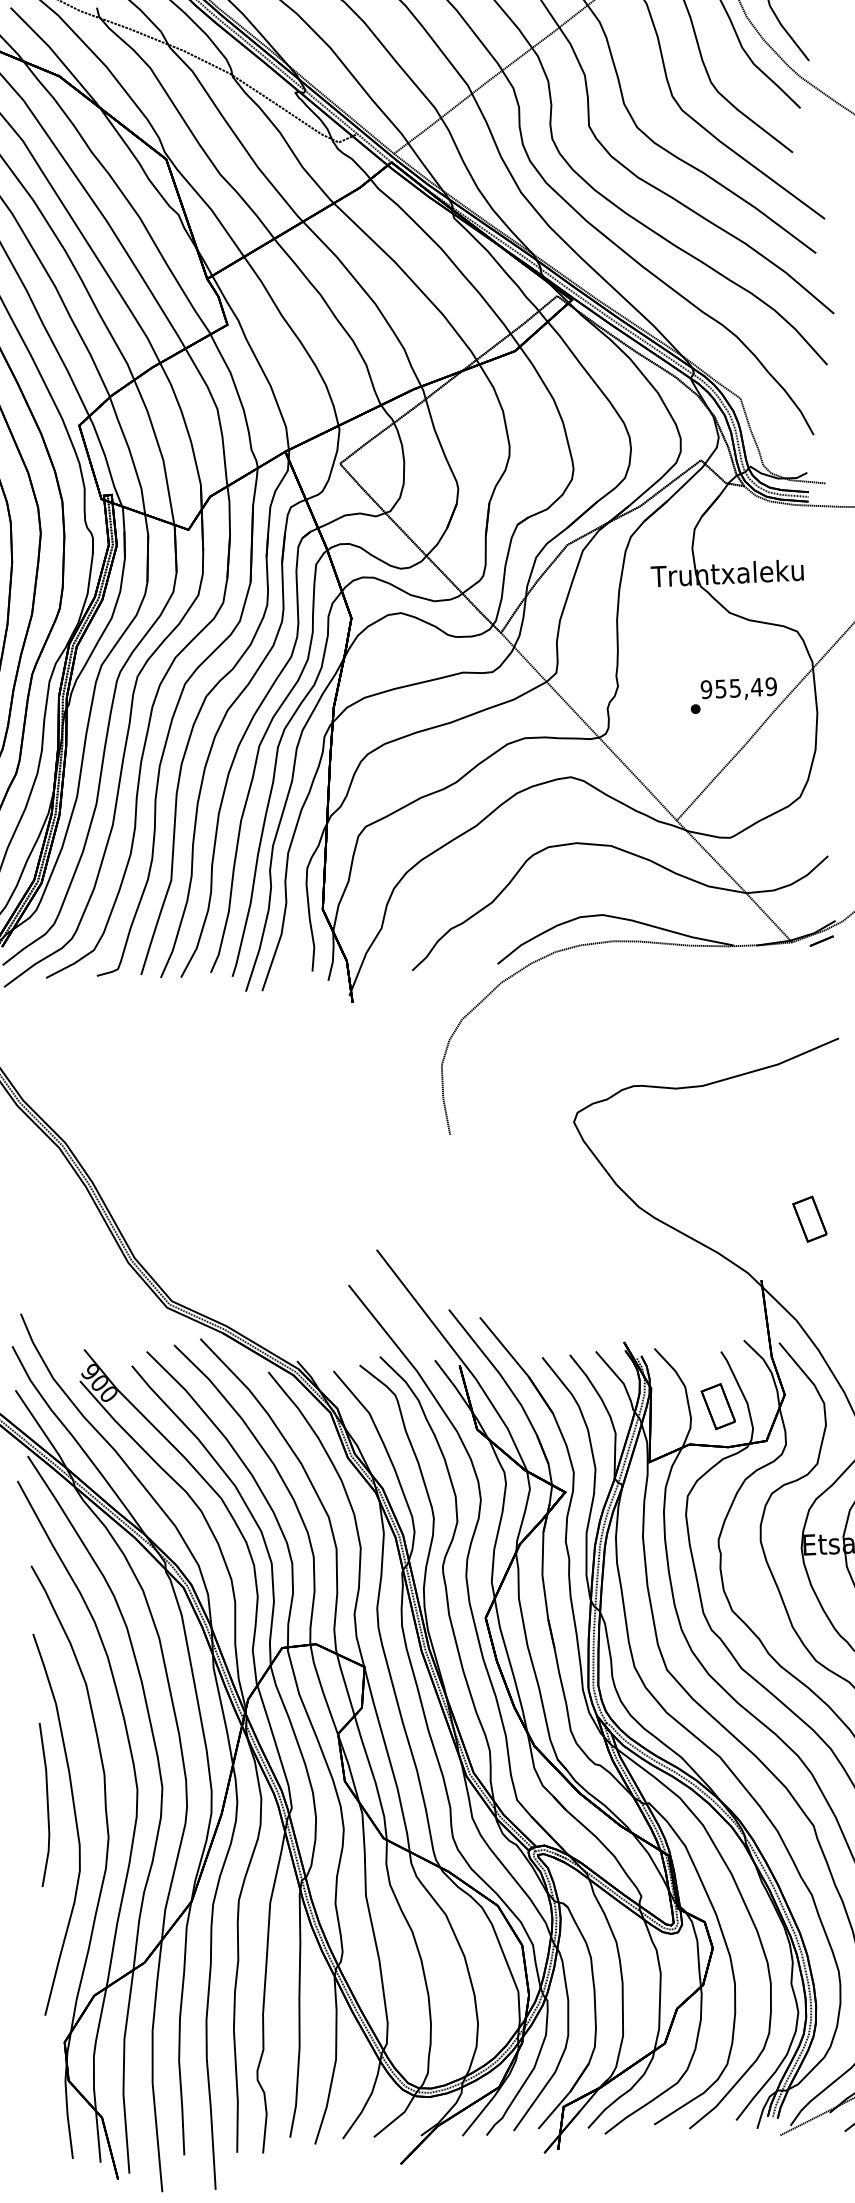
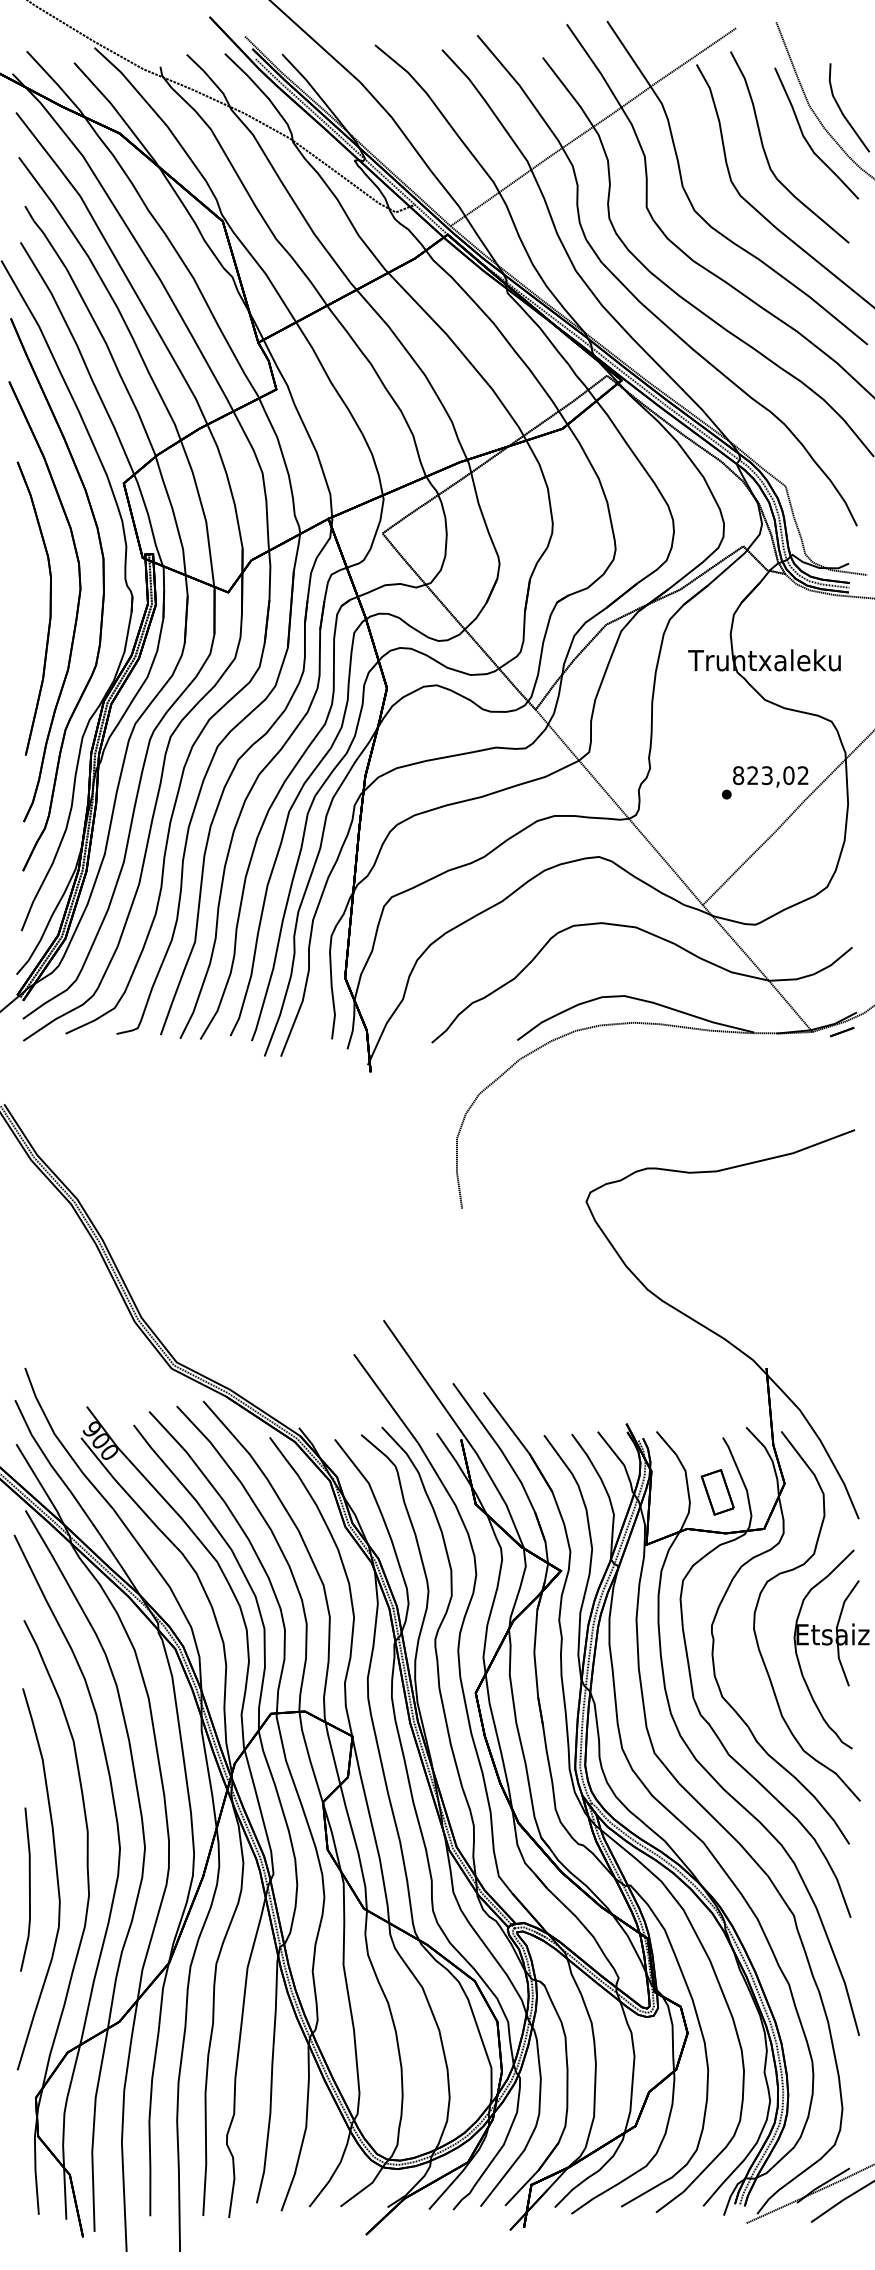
text: (738, 688) -> (770, 775), 955,49 -> 823,02
part: (809, 1219) -> (817, 1309), removed
line: (47, 1804) -> (29, 1889), moved

